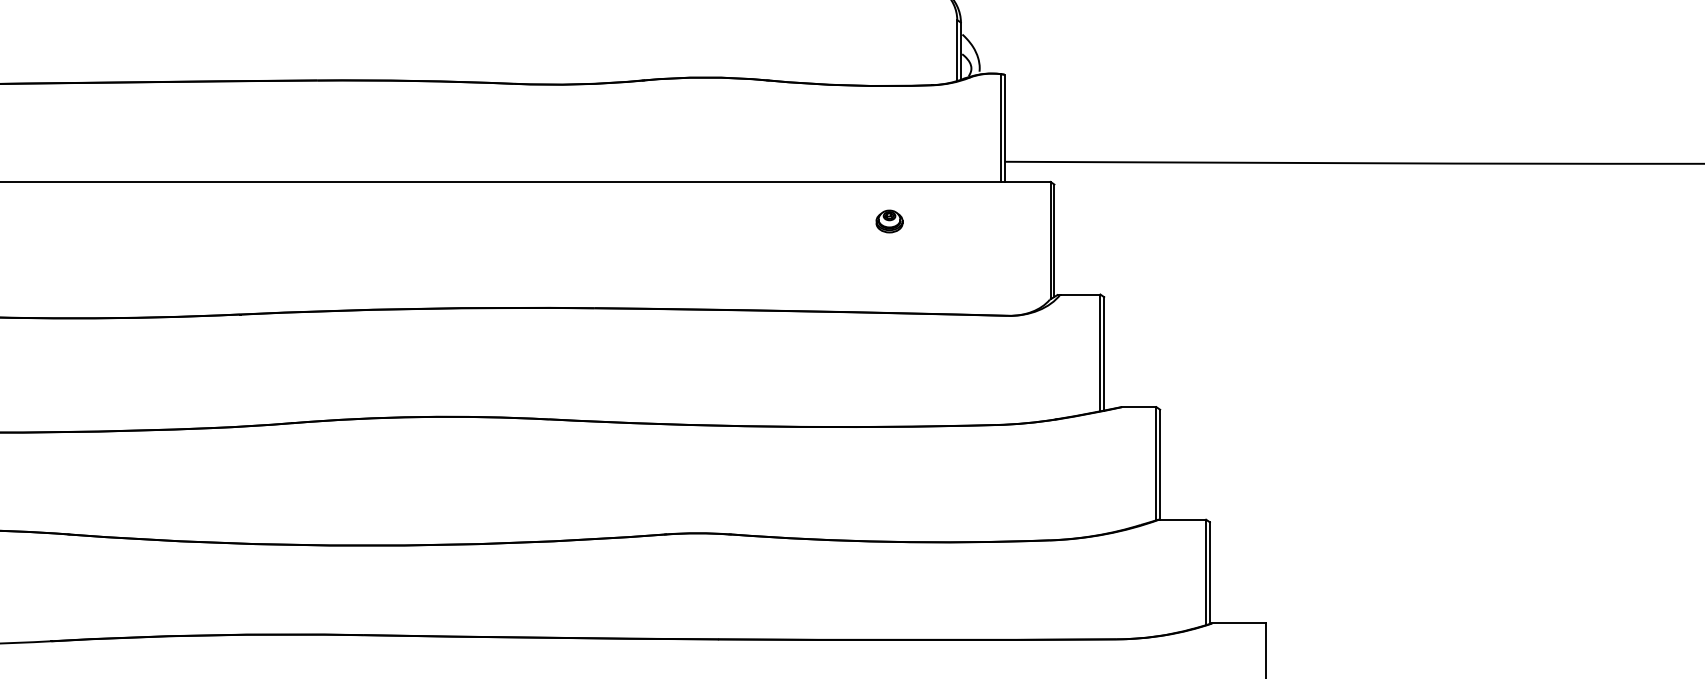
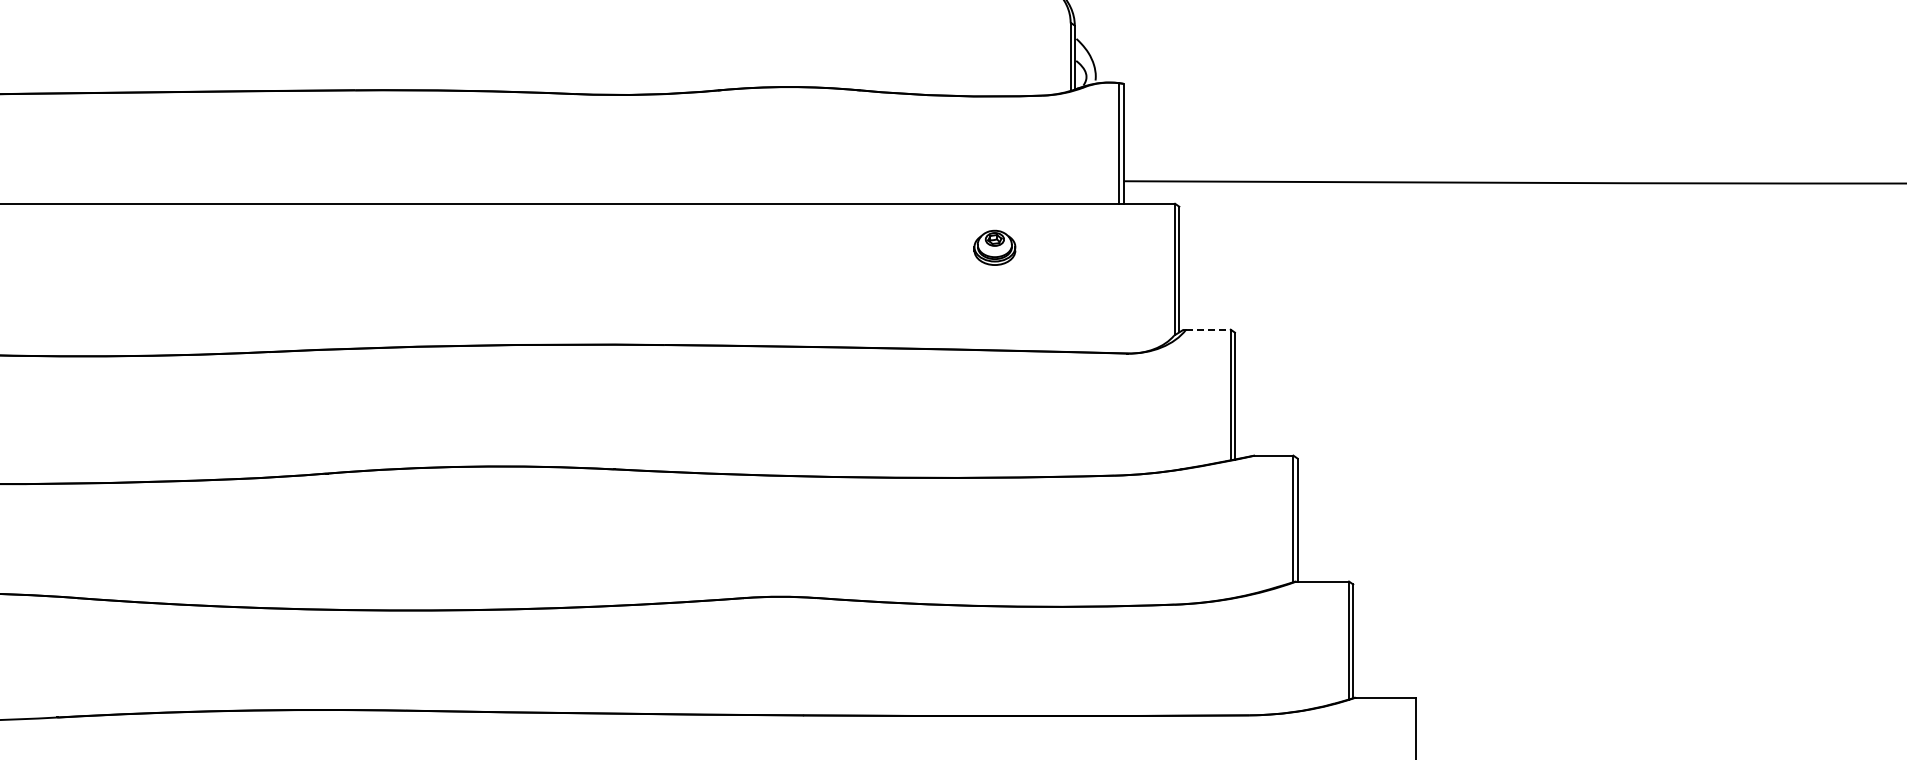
part: (889, 221) -> (994, 248), size x1.4
line: (1081, 294) -> (1209, 329), solid -> dashed

